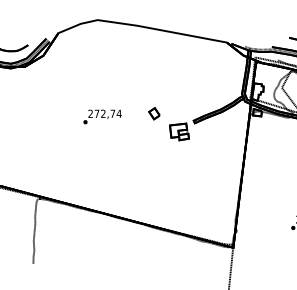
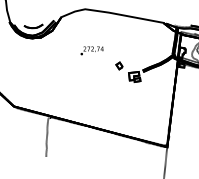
text: (101, 116) -> (91, 50), moved

